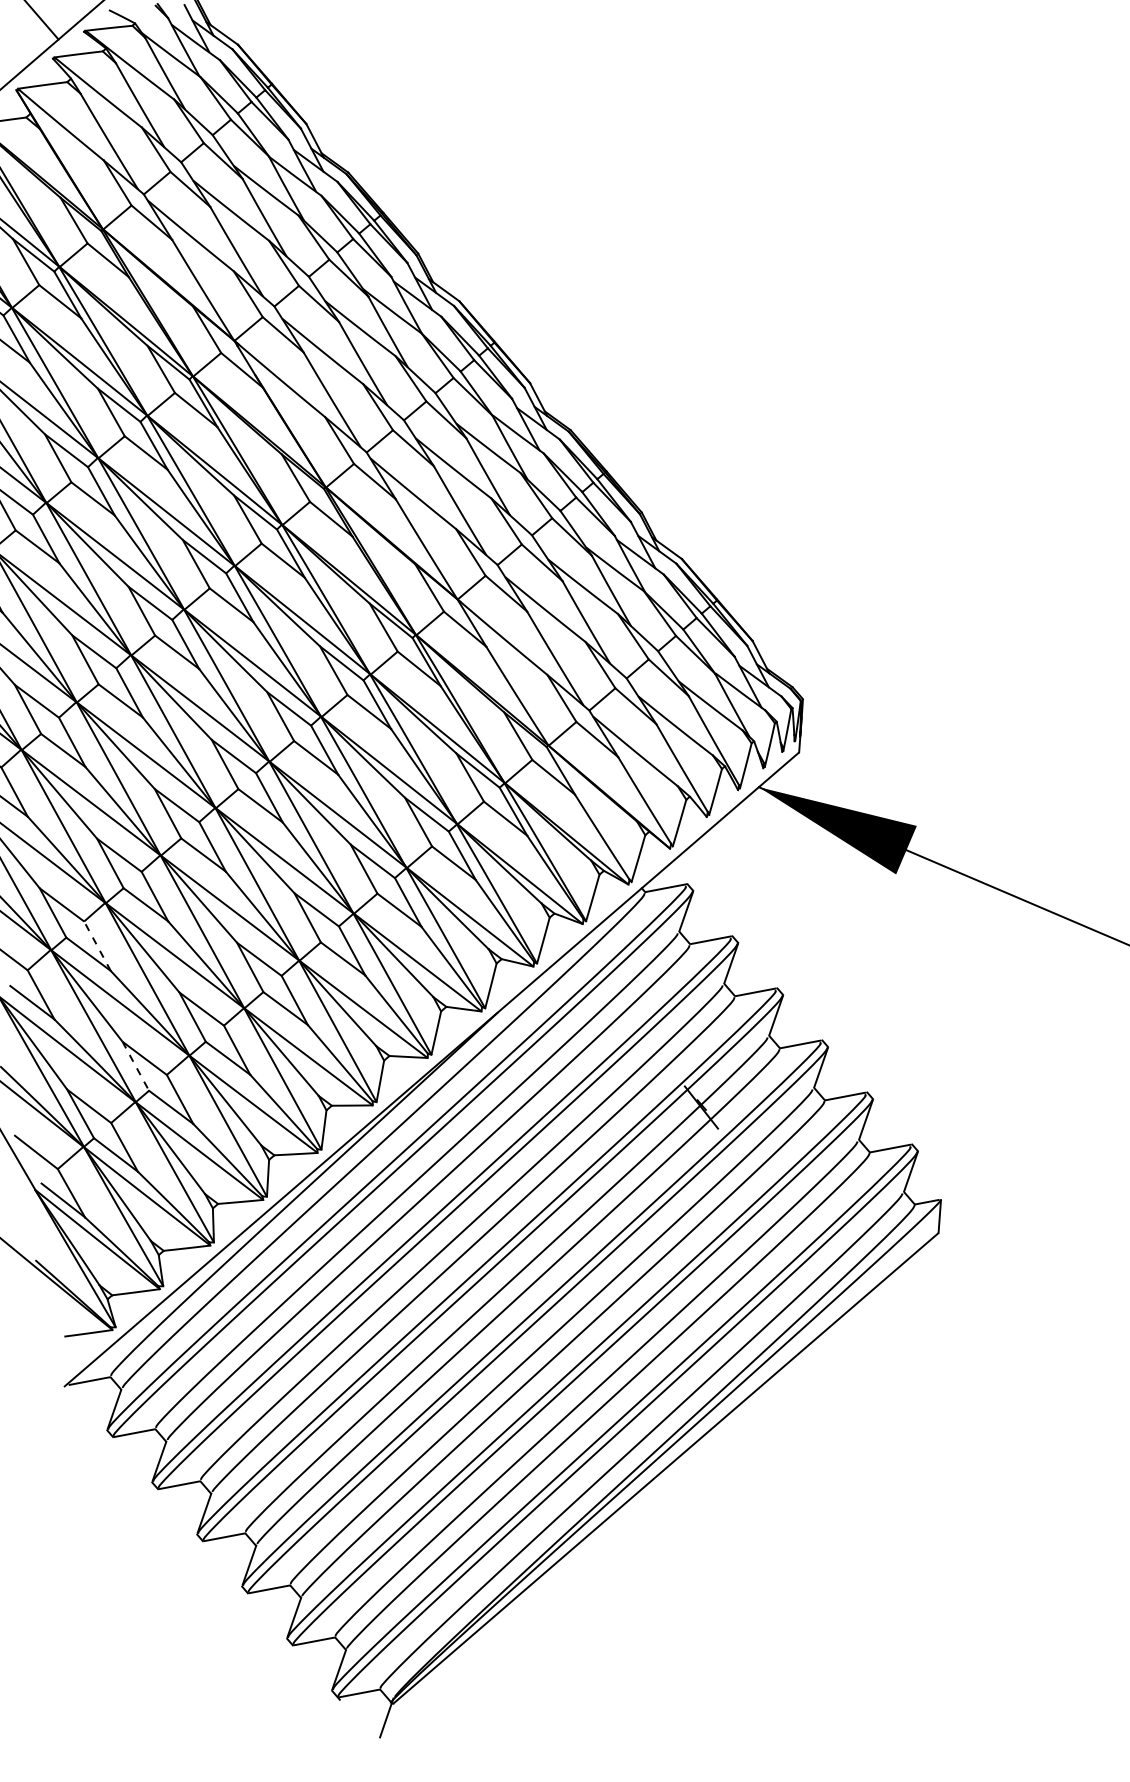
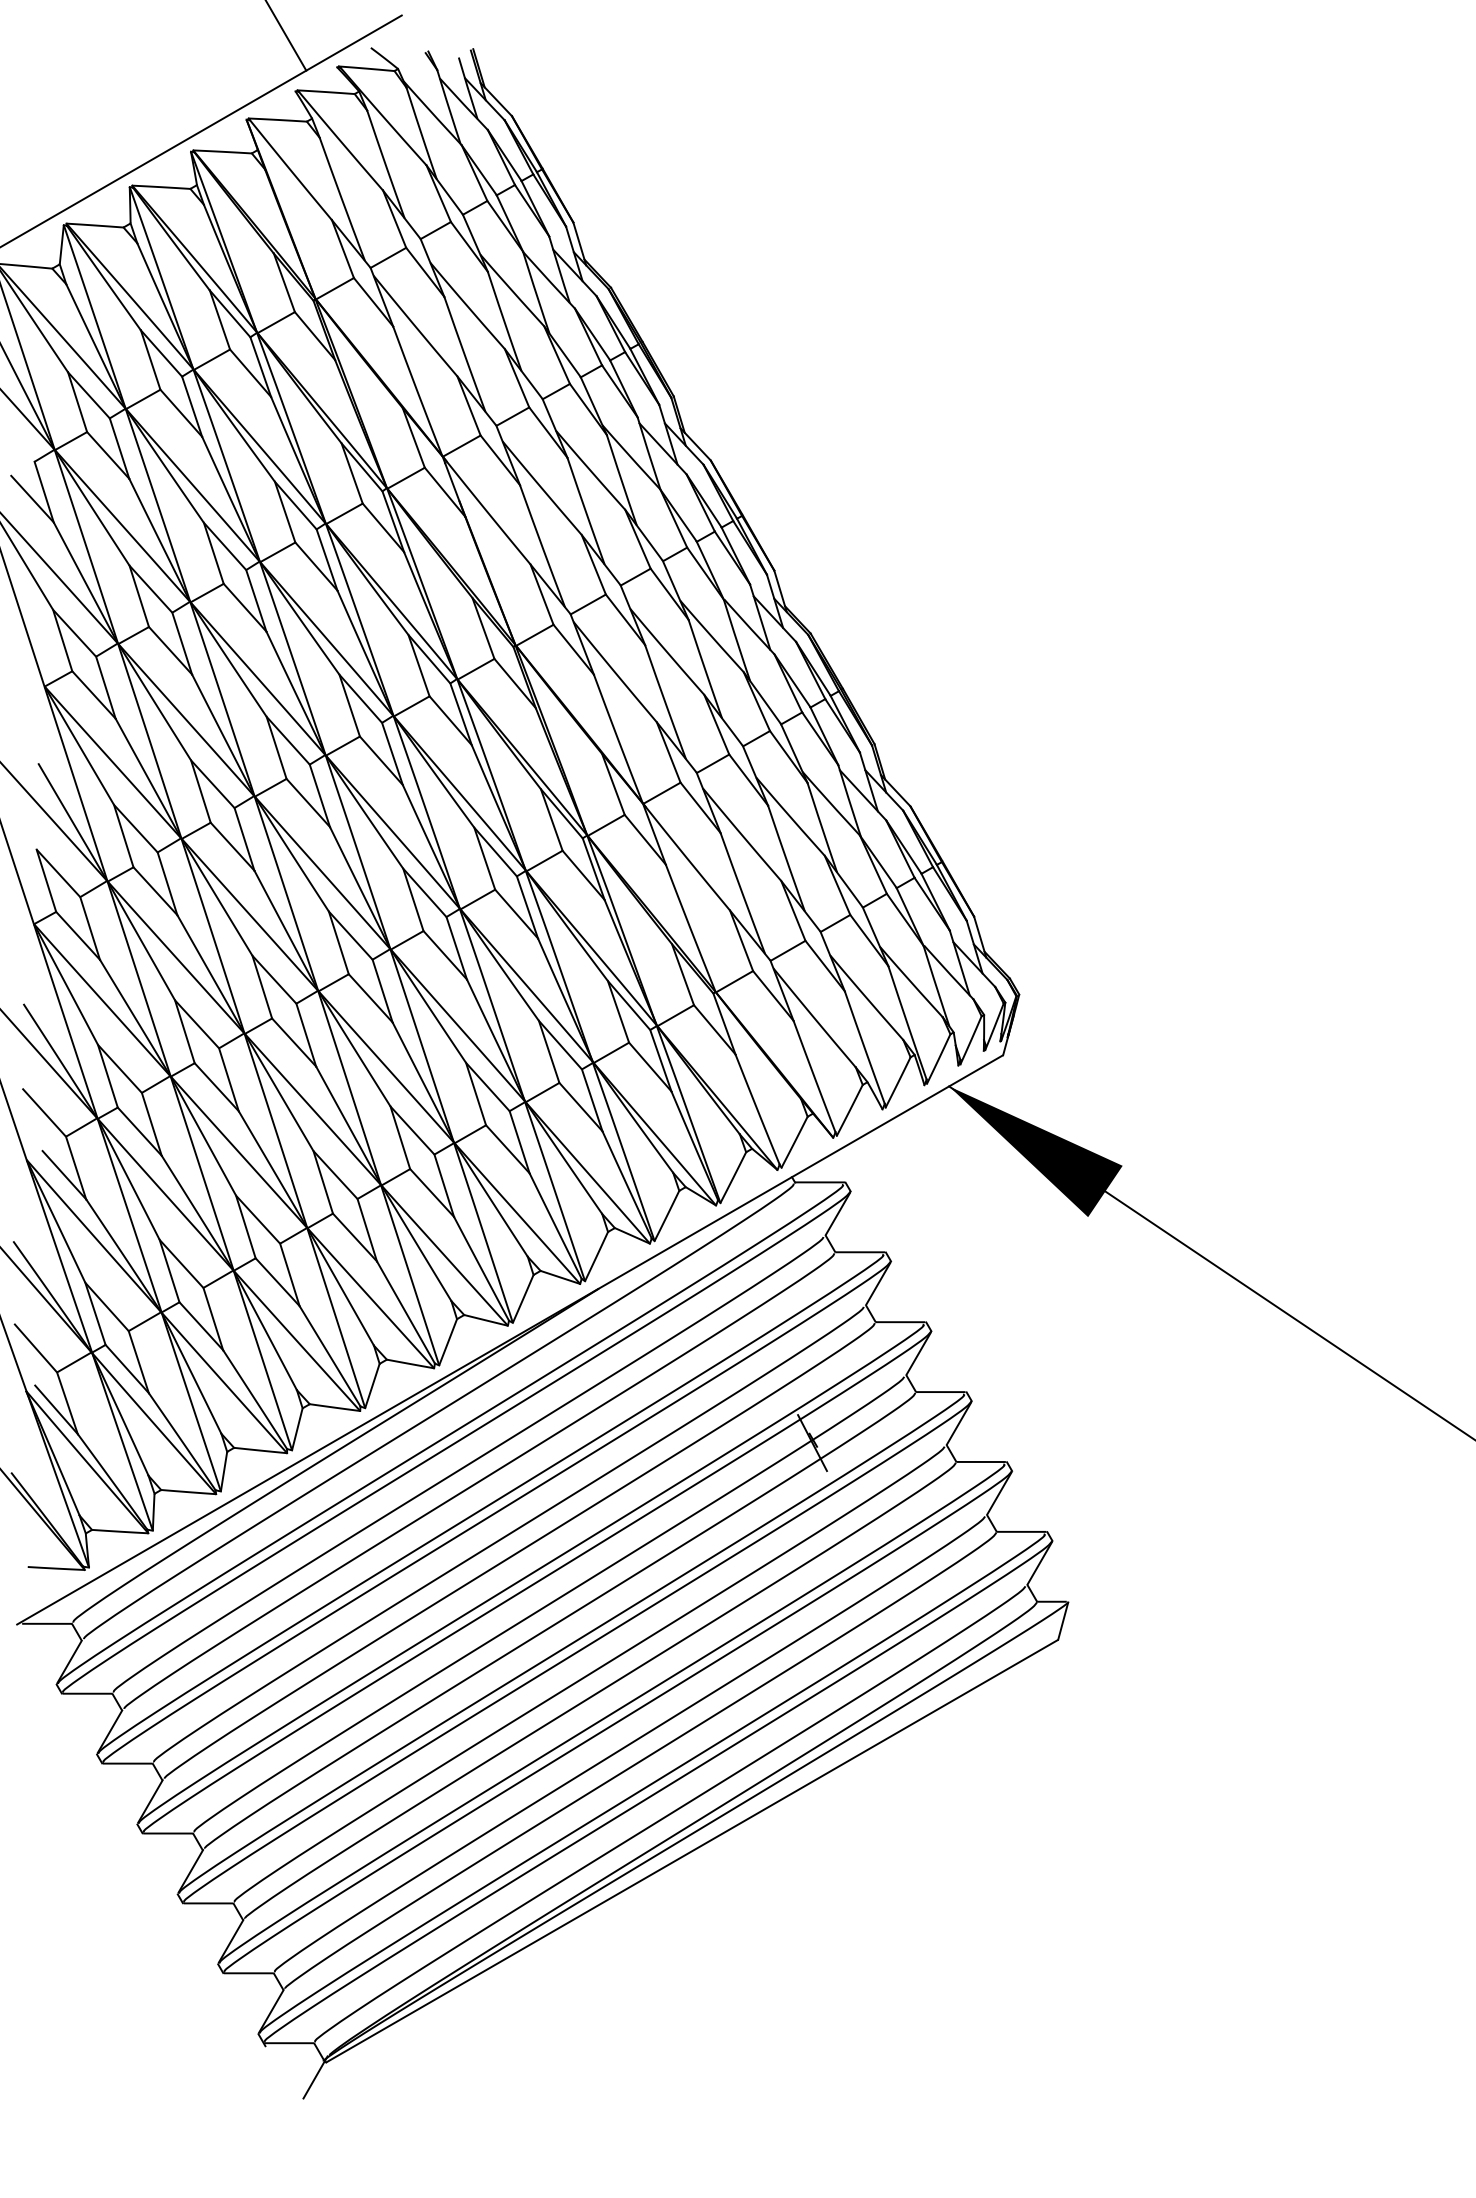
line: (97, 946) -> (151, 1124), dashed -> solid
line: (135, 1066) -> (169, 1271), dashed -> solid

